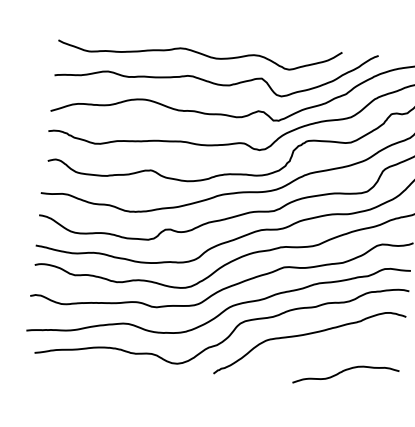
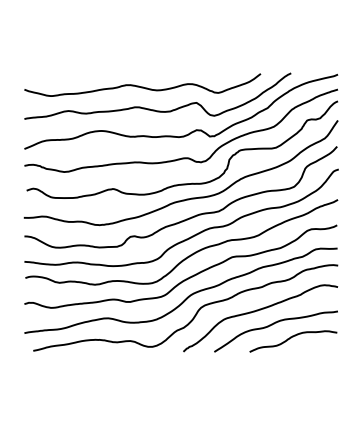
curve: (323, 354) -> (272, 325), added

